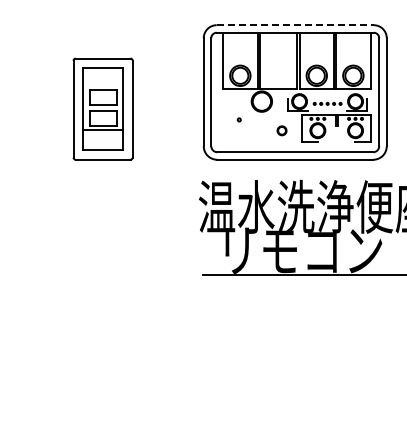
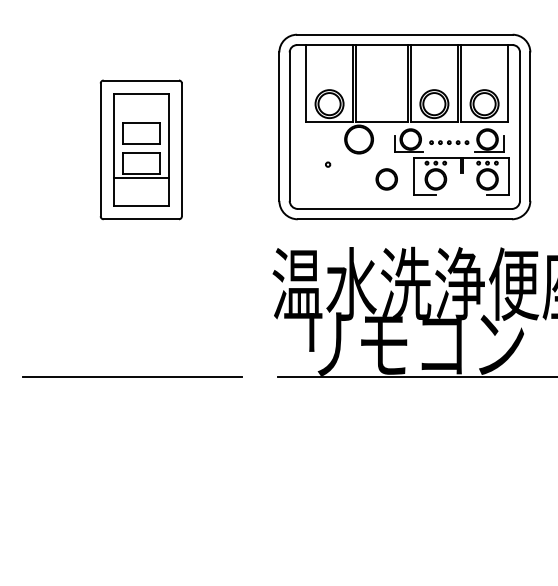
line: (295, 25) -> (405, 35), dashed -> solid
circle: (281, 130) -> (385, 179), size x1.67
line: (96, 274) -> (132, 376), added

